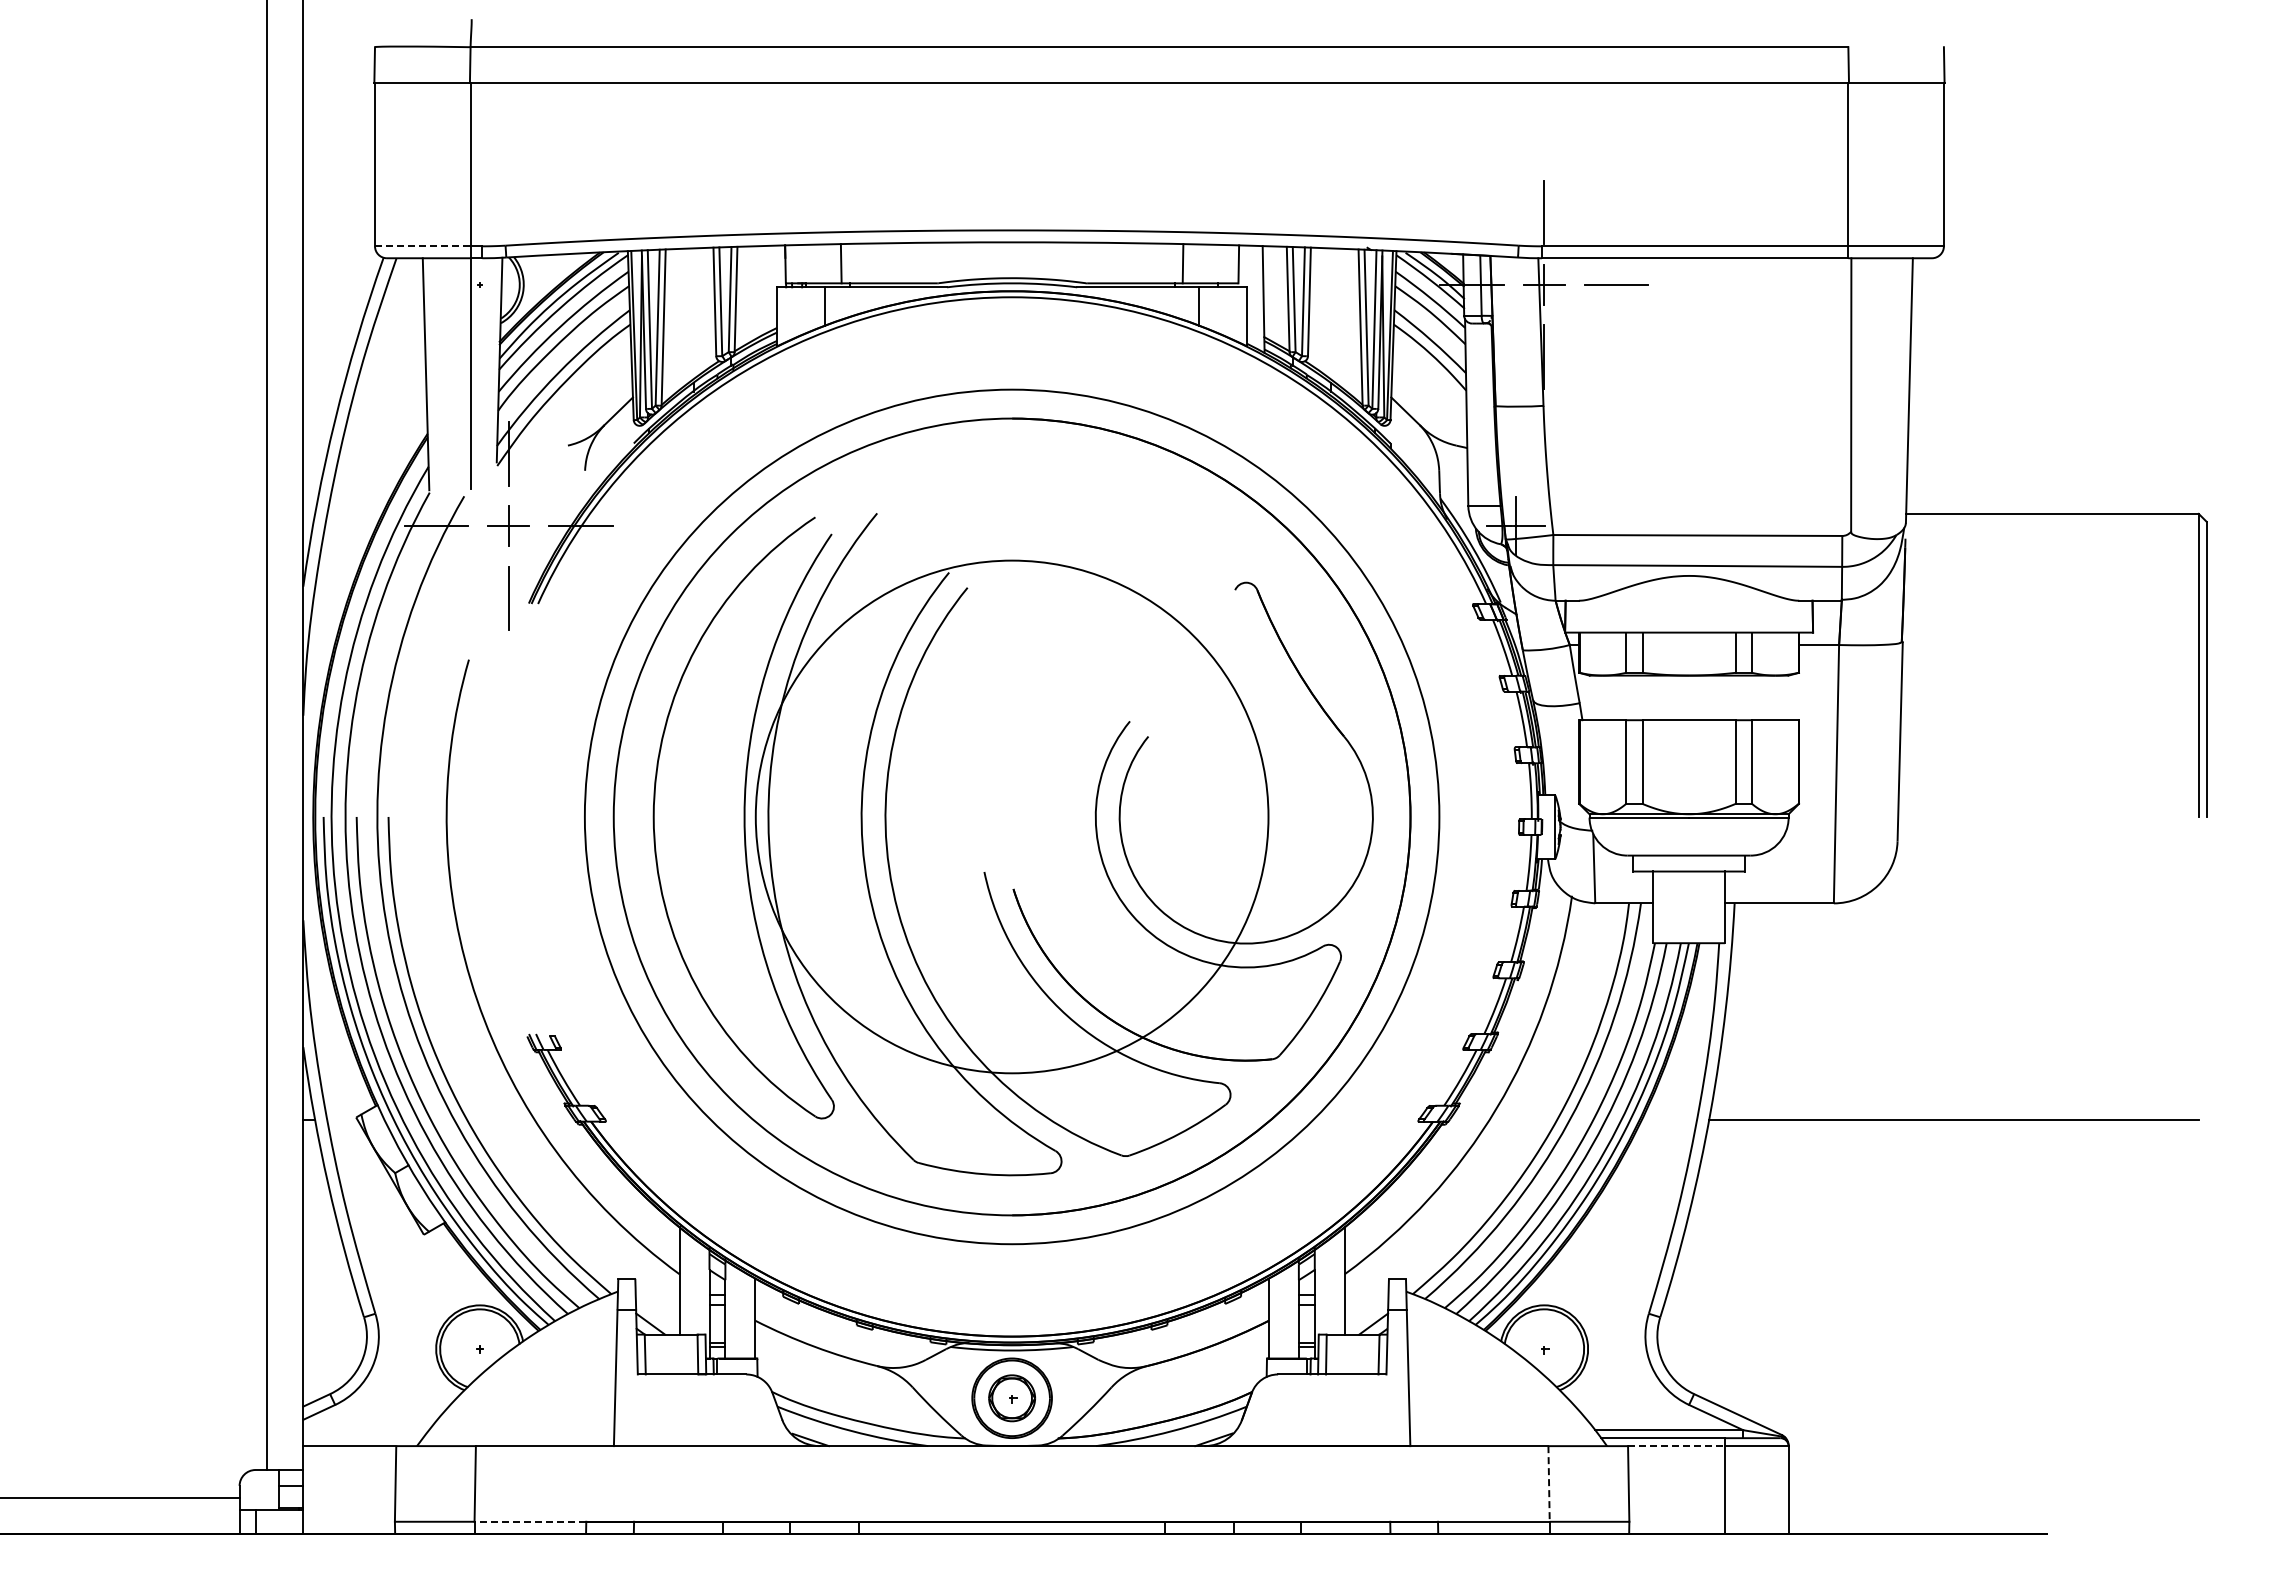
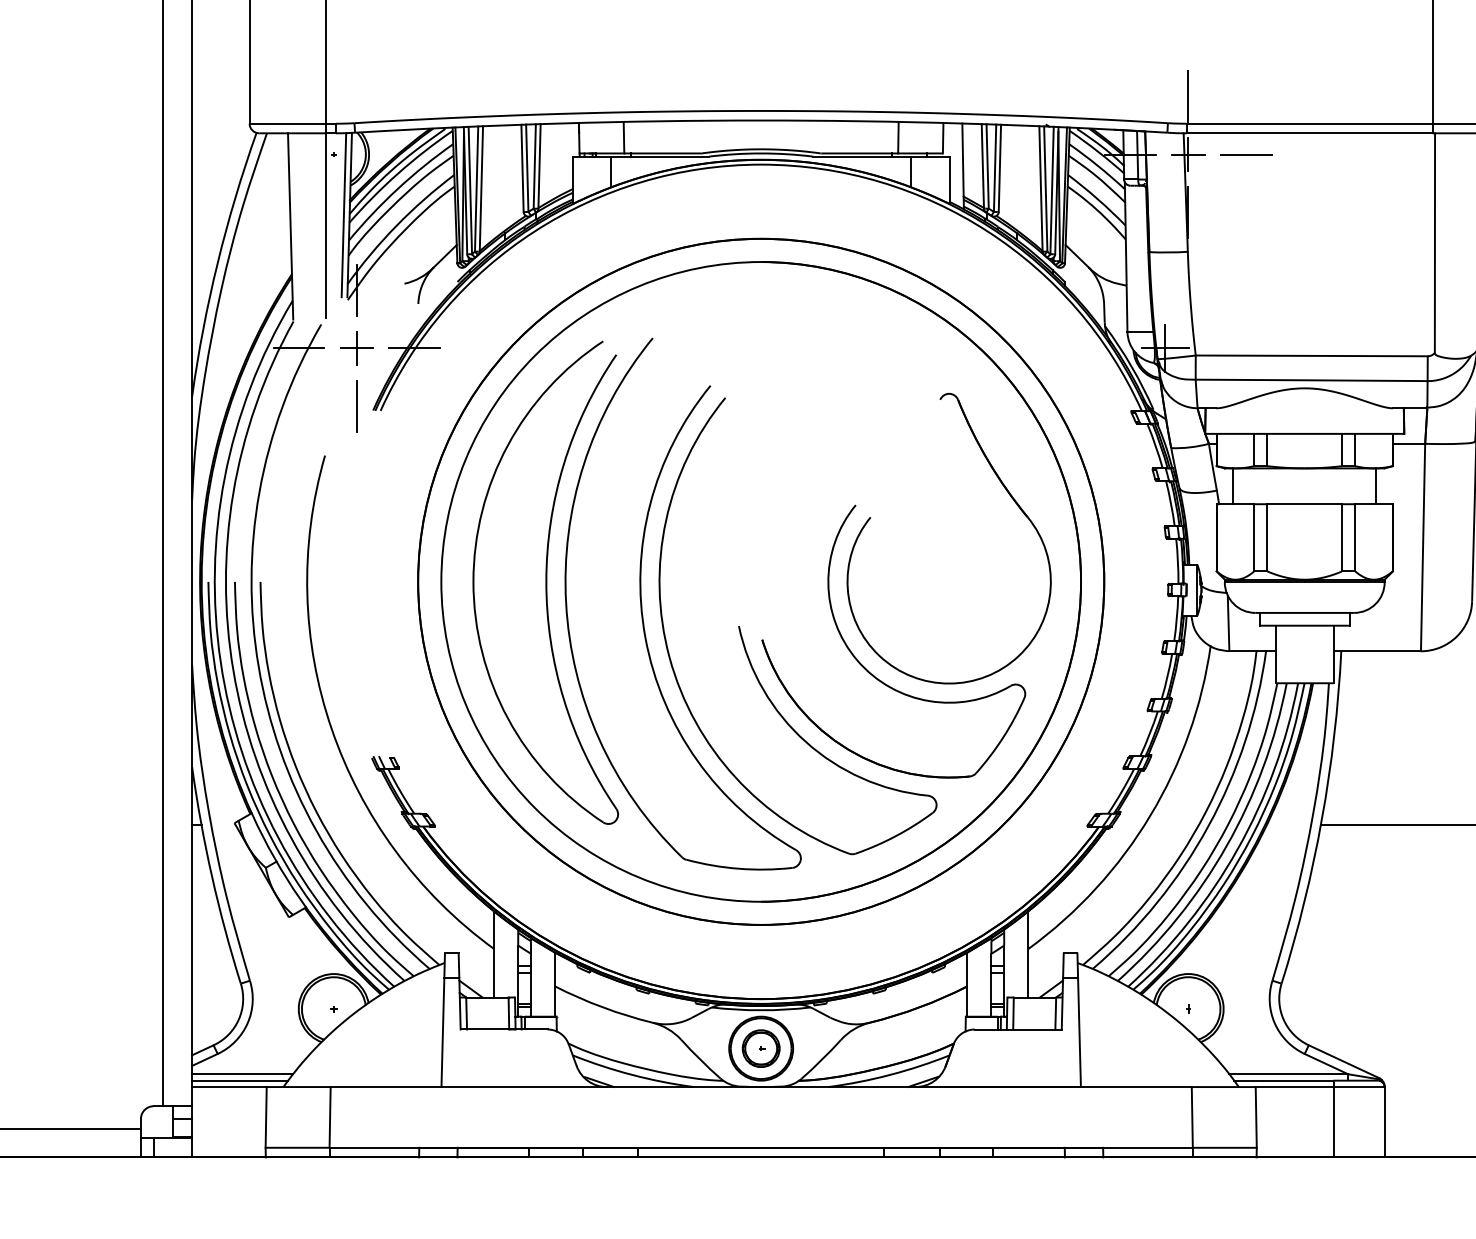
line: (422, 246) -> (287, 123), dashed -> solid
line: (492, 360) -> (343, 215), added
line: (1600, 697) -> (1233, 485), added
line: (1777, 697) -> (1375, 485), added
circle: (1011, 816) -> (760, 581), size x1.67
line: (366, 1430) -> (242, 1074), added
line: (363, 1438) -> (240, 1080), added
line: (1676, 1446) -> (1294, 1087), dashed -> solid
line: (1549, 1483) -> (1192, 1117), dashed -> solid
line: (530, 1521) -> (374, 1147), dashed -> solid

